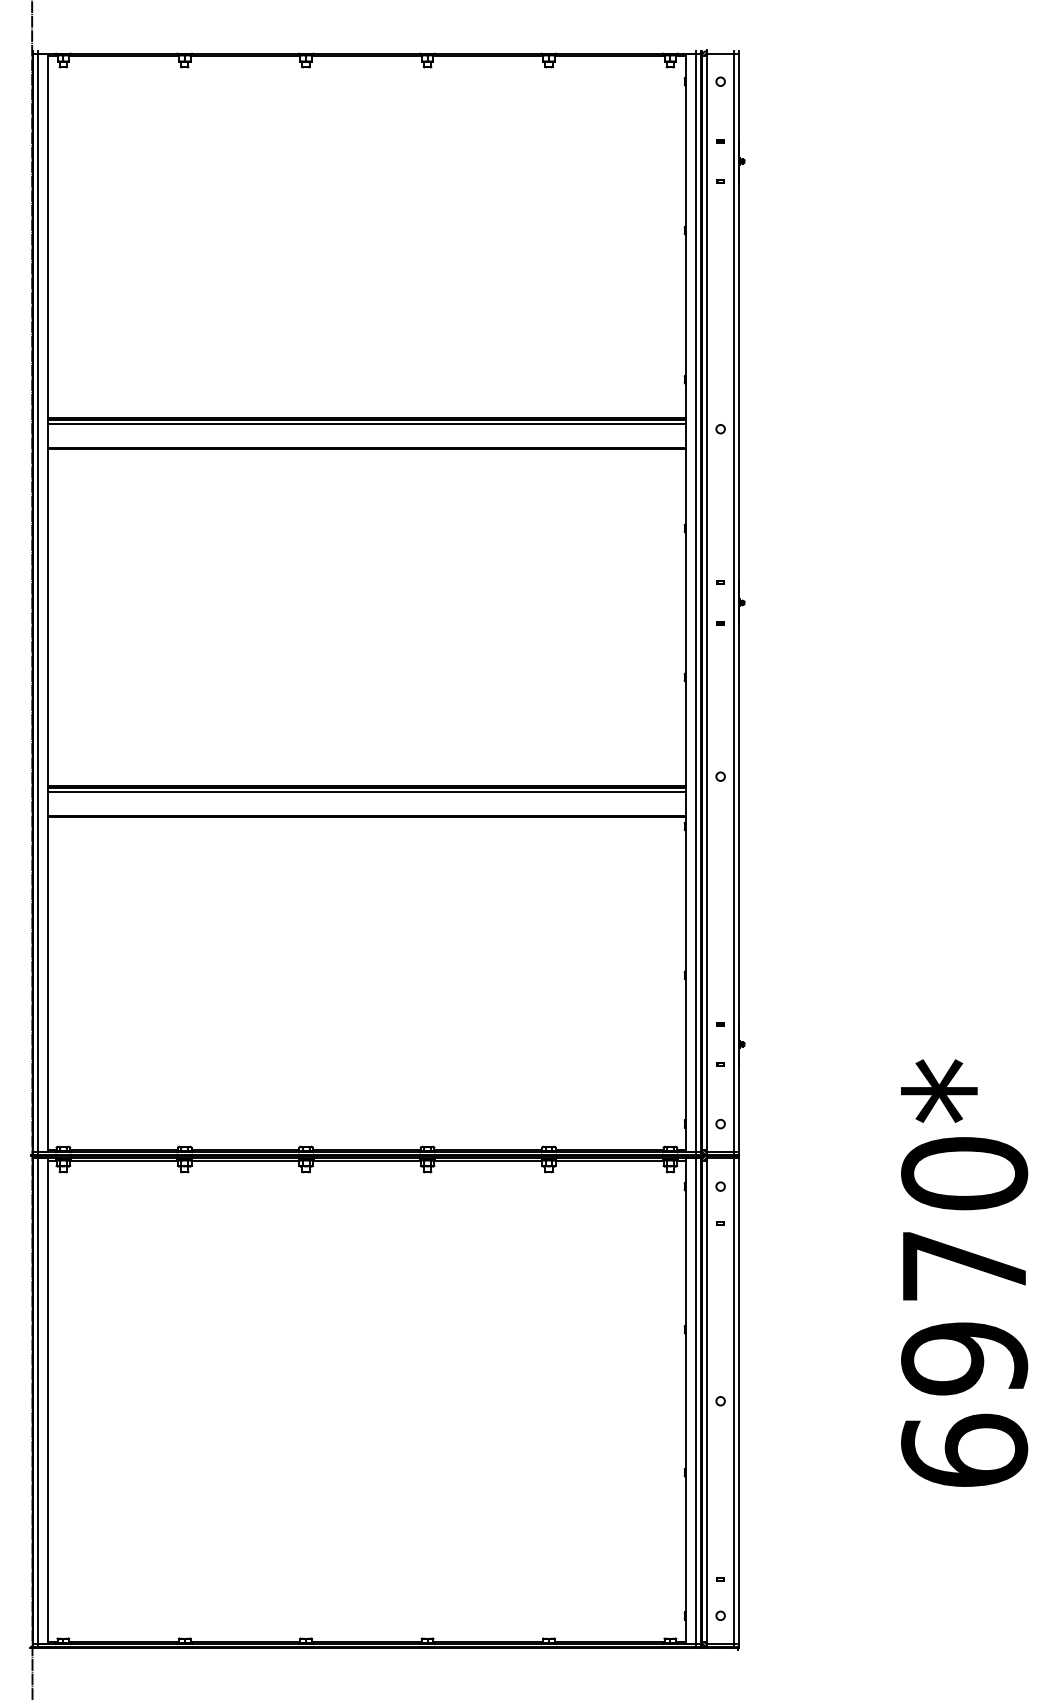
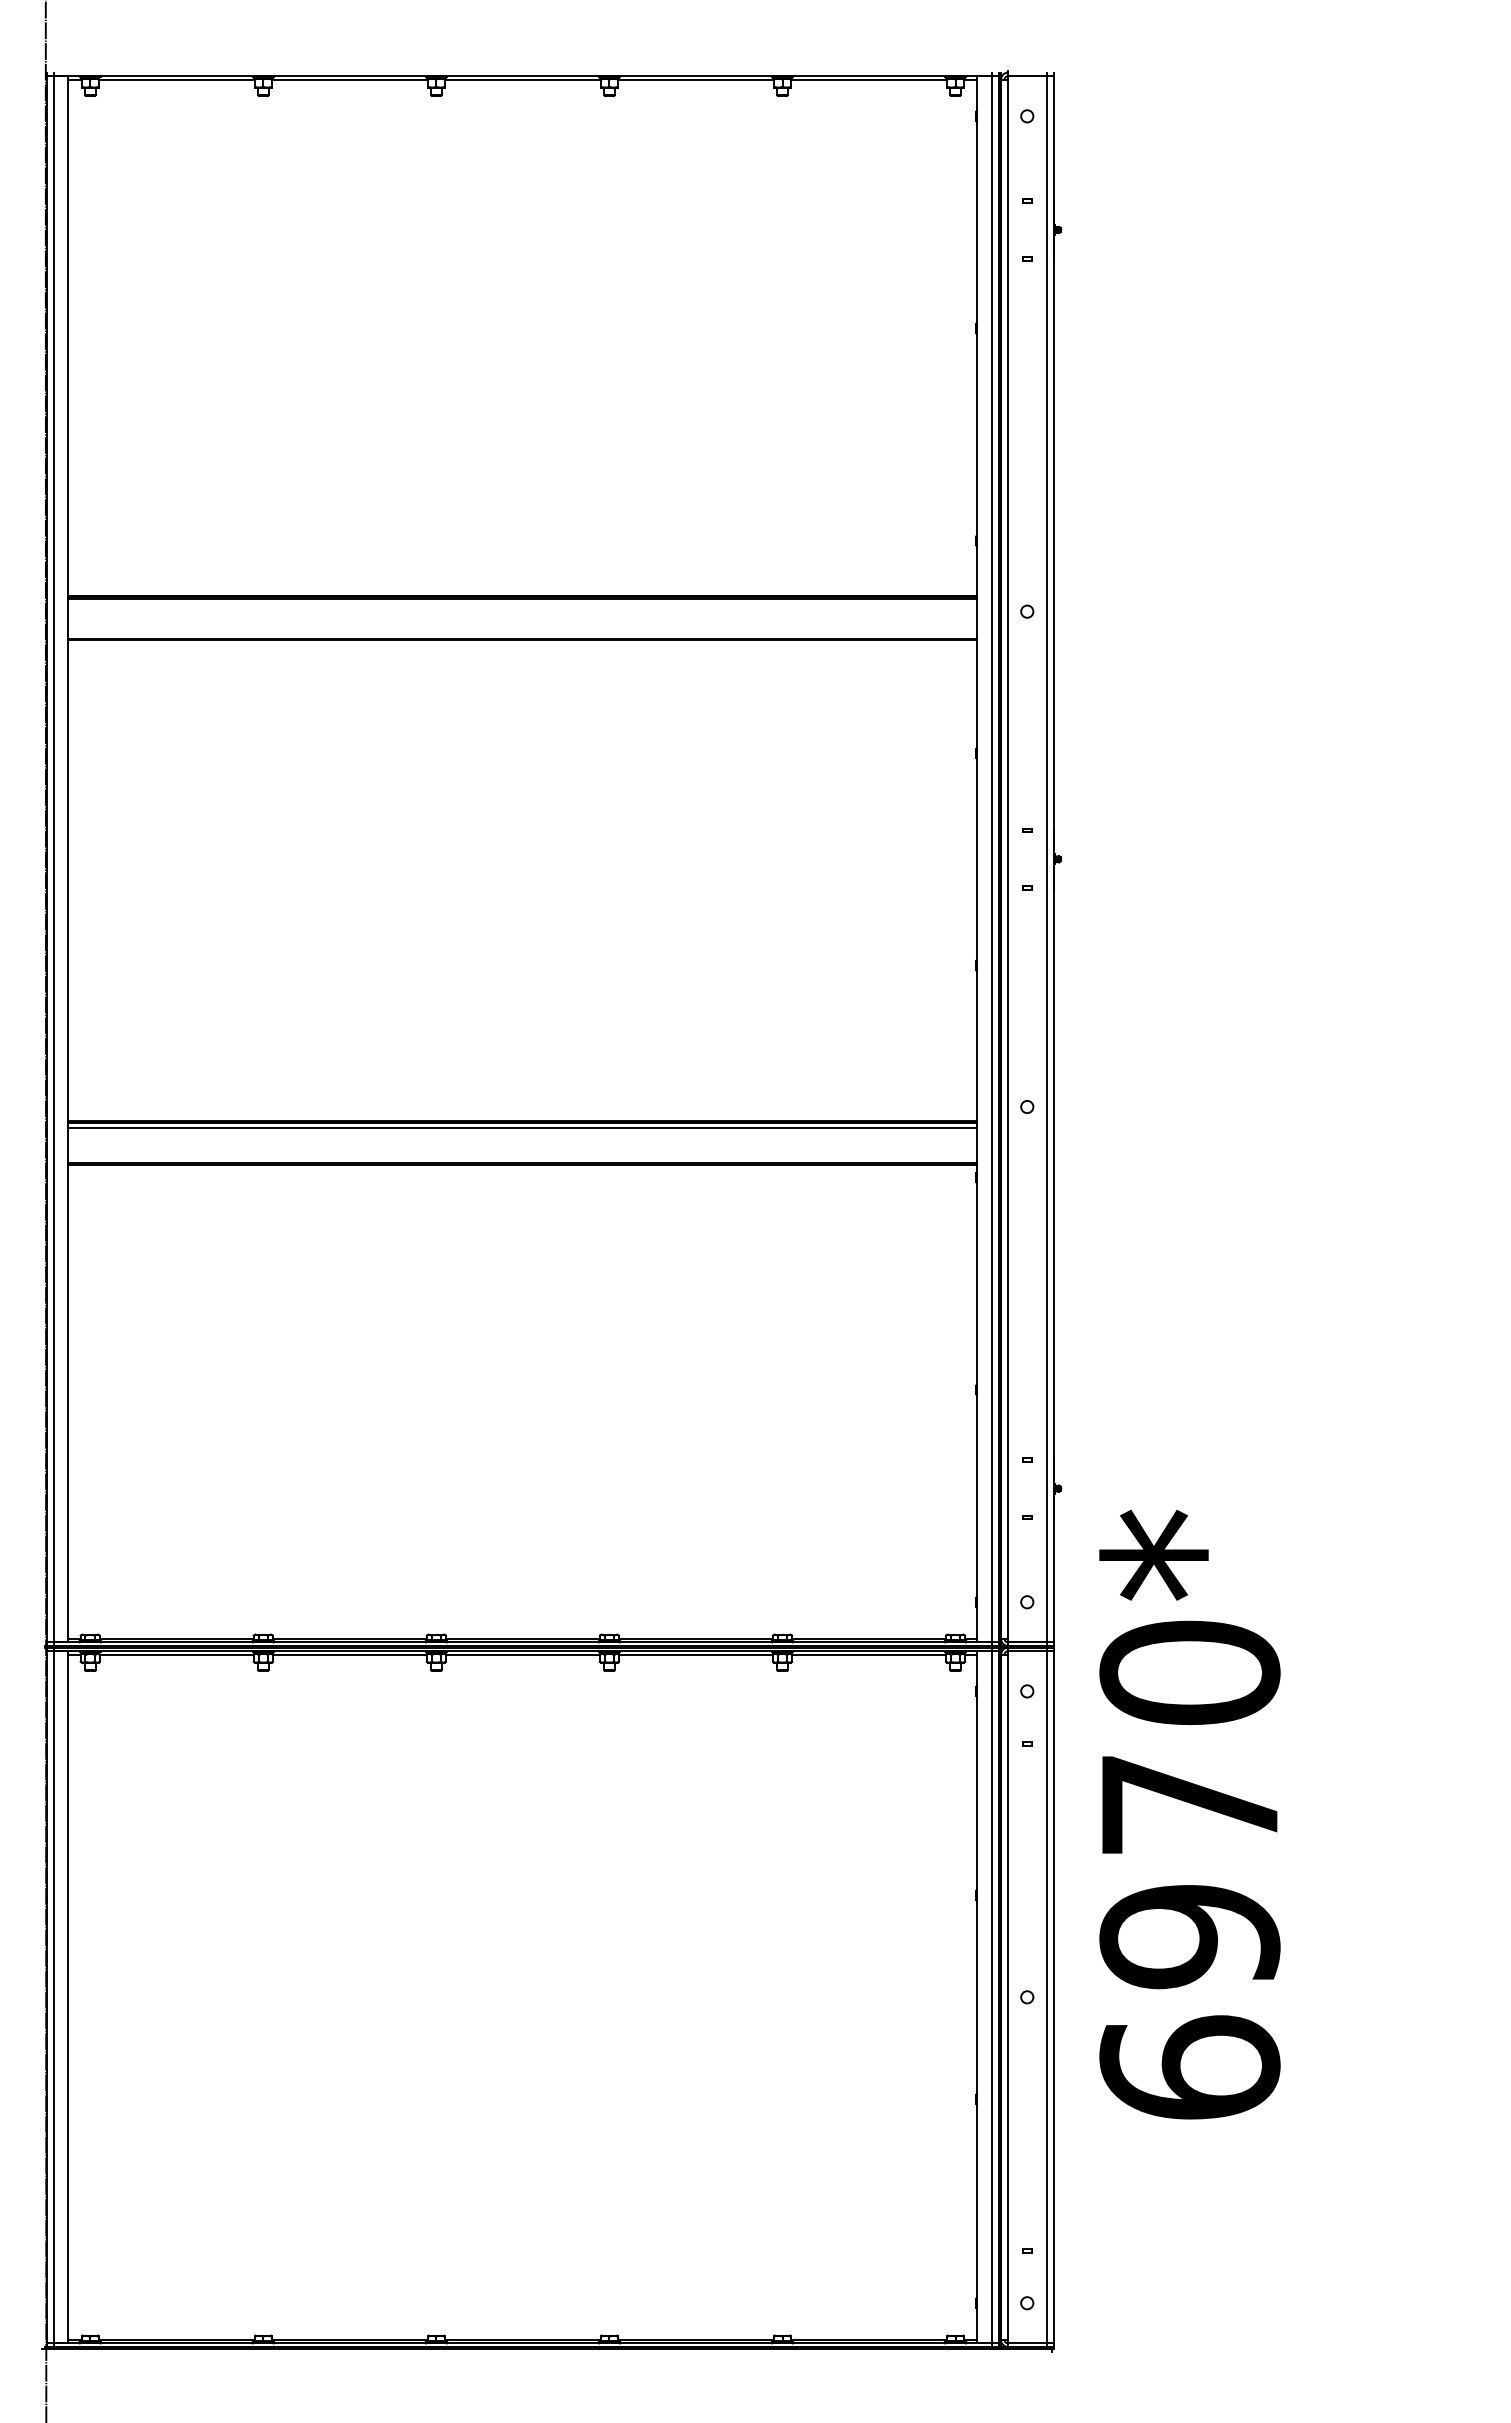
line: (366, 423) -> (522, 603), removed
text: (964, 1273) -> (1189, 1814), moved

